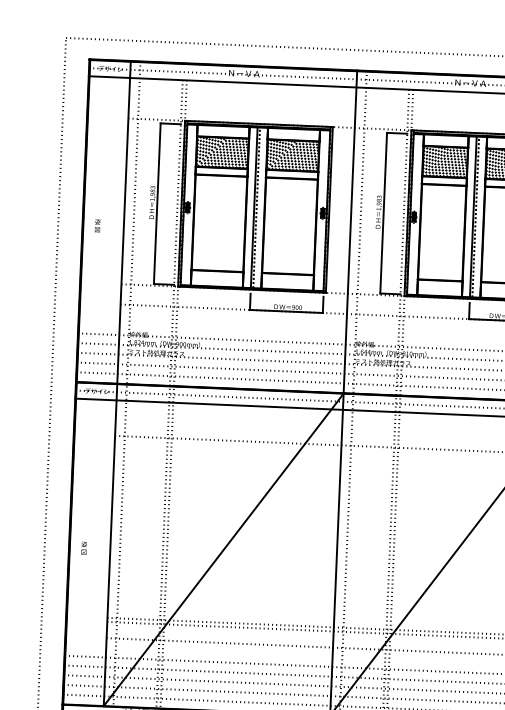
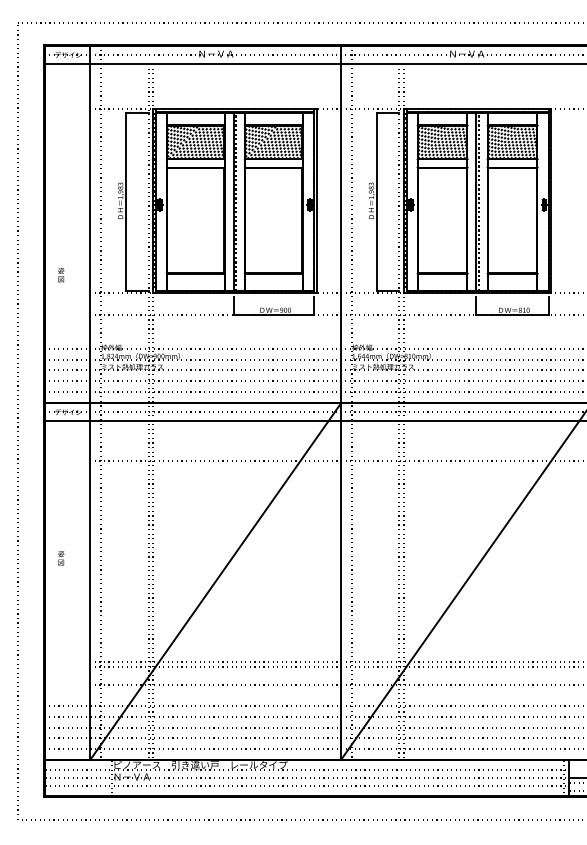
text: (97, 225) -> (61, 274), moved
text: (84, 548) -> (61, 558), moved

